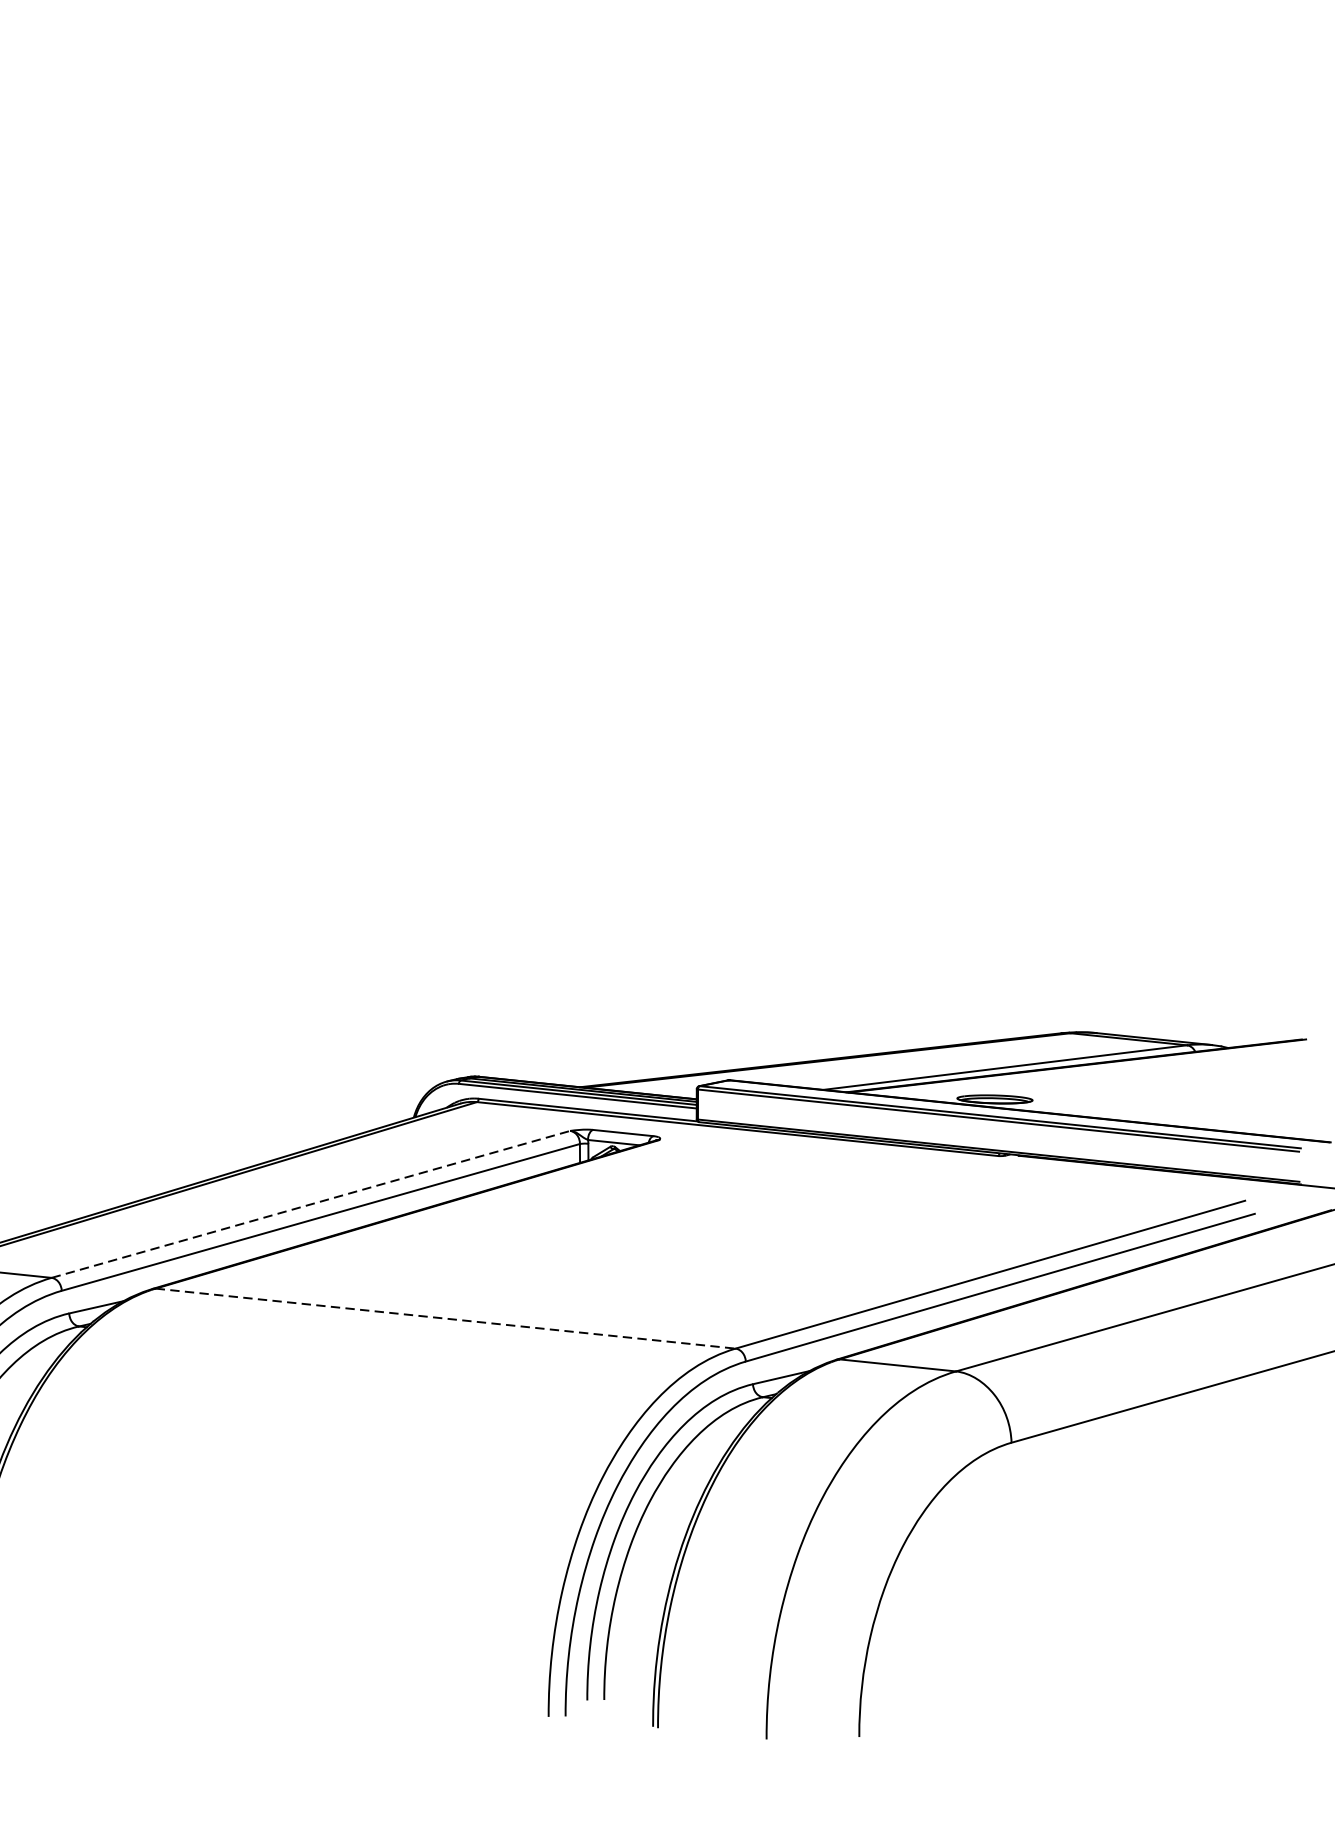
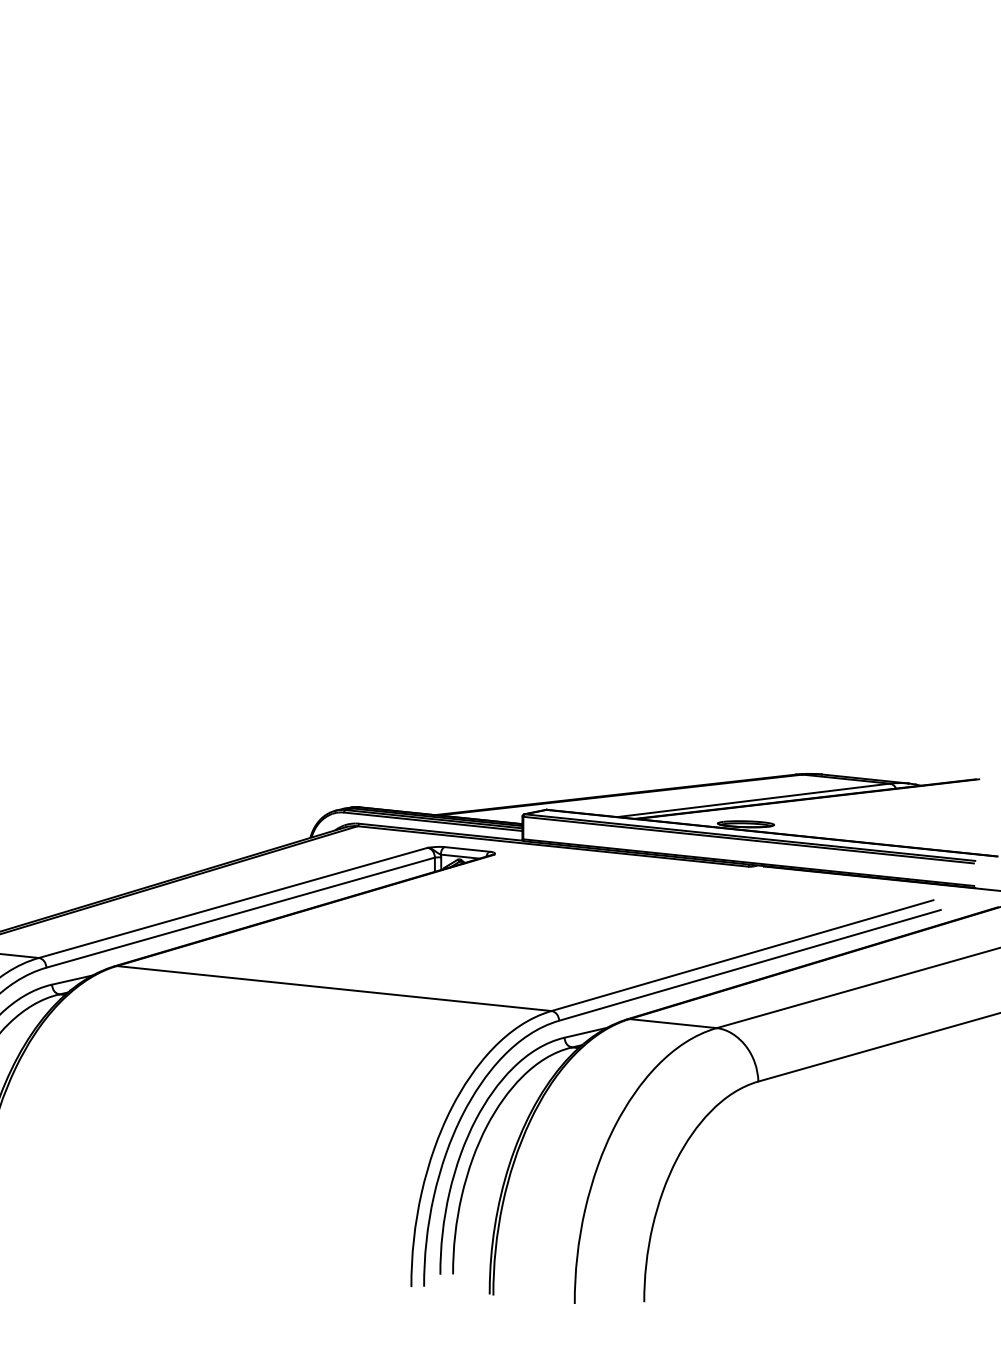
line: (311, 1203) -> (233, 902), dashed -> solid
line: (446, 1318) -> (334, 988), dashed -> solid

